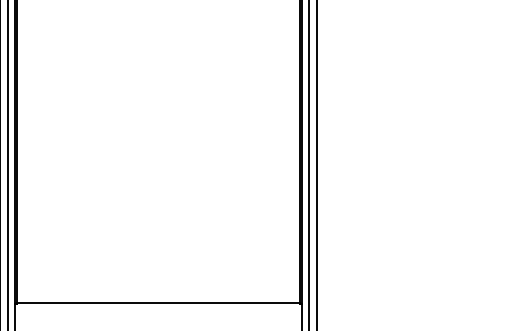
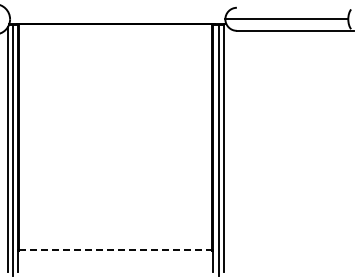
line: (159, 304) -> (116, 250), solid -> dashed

